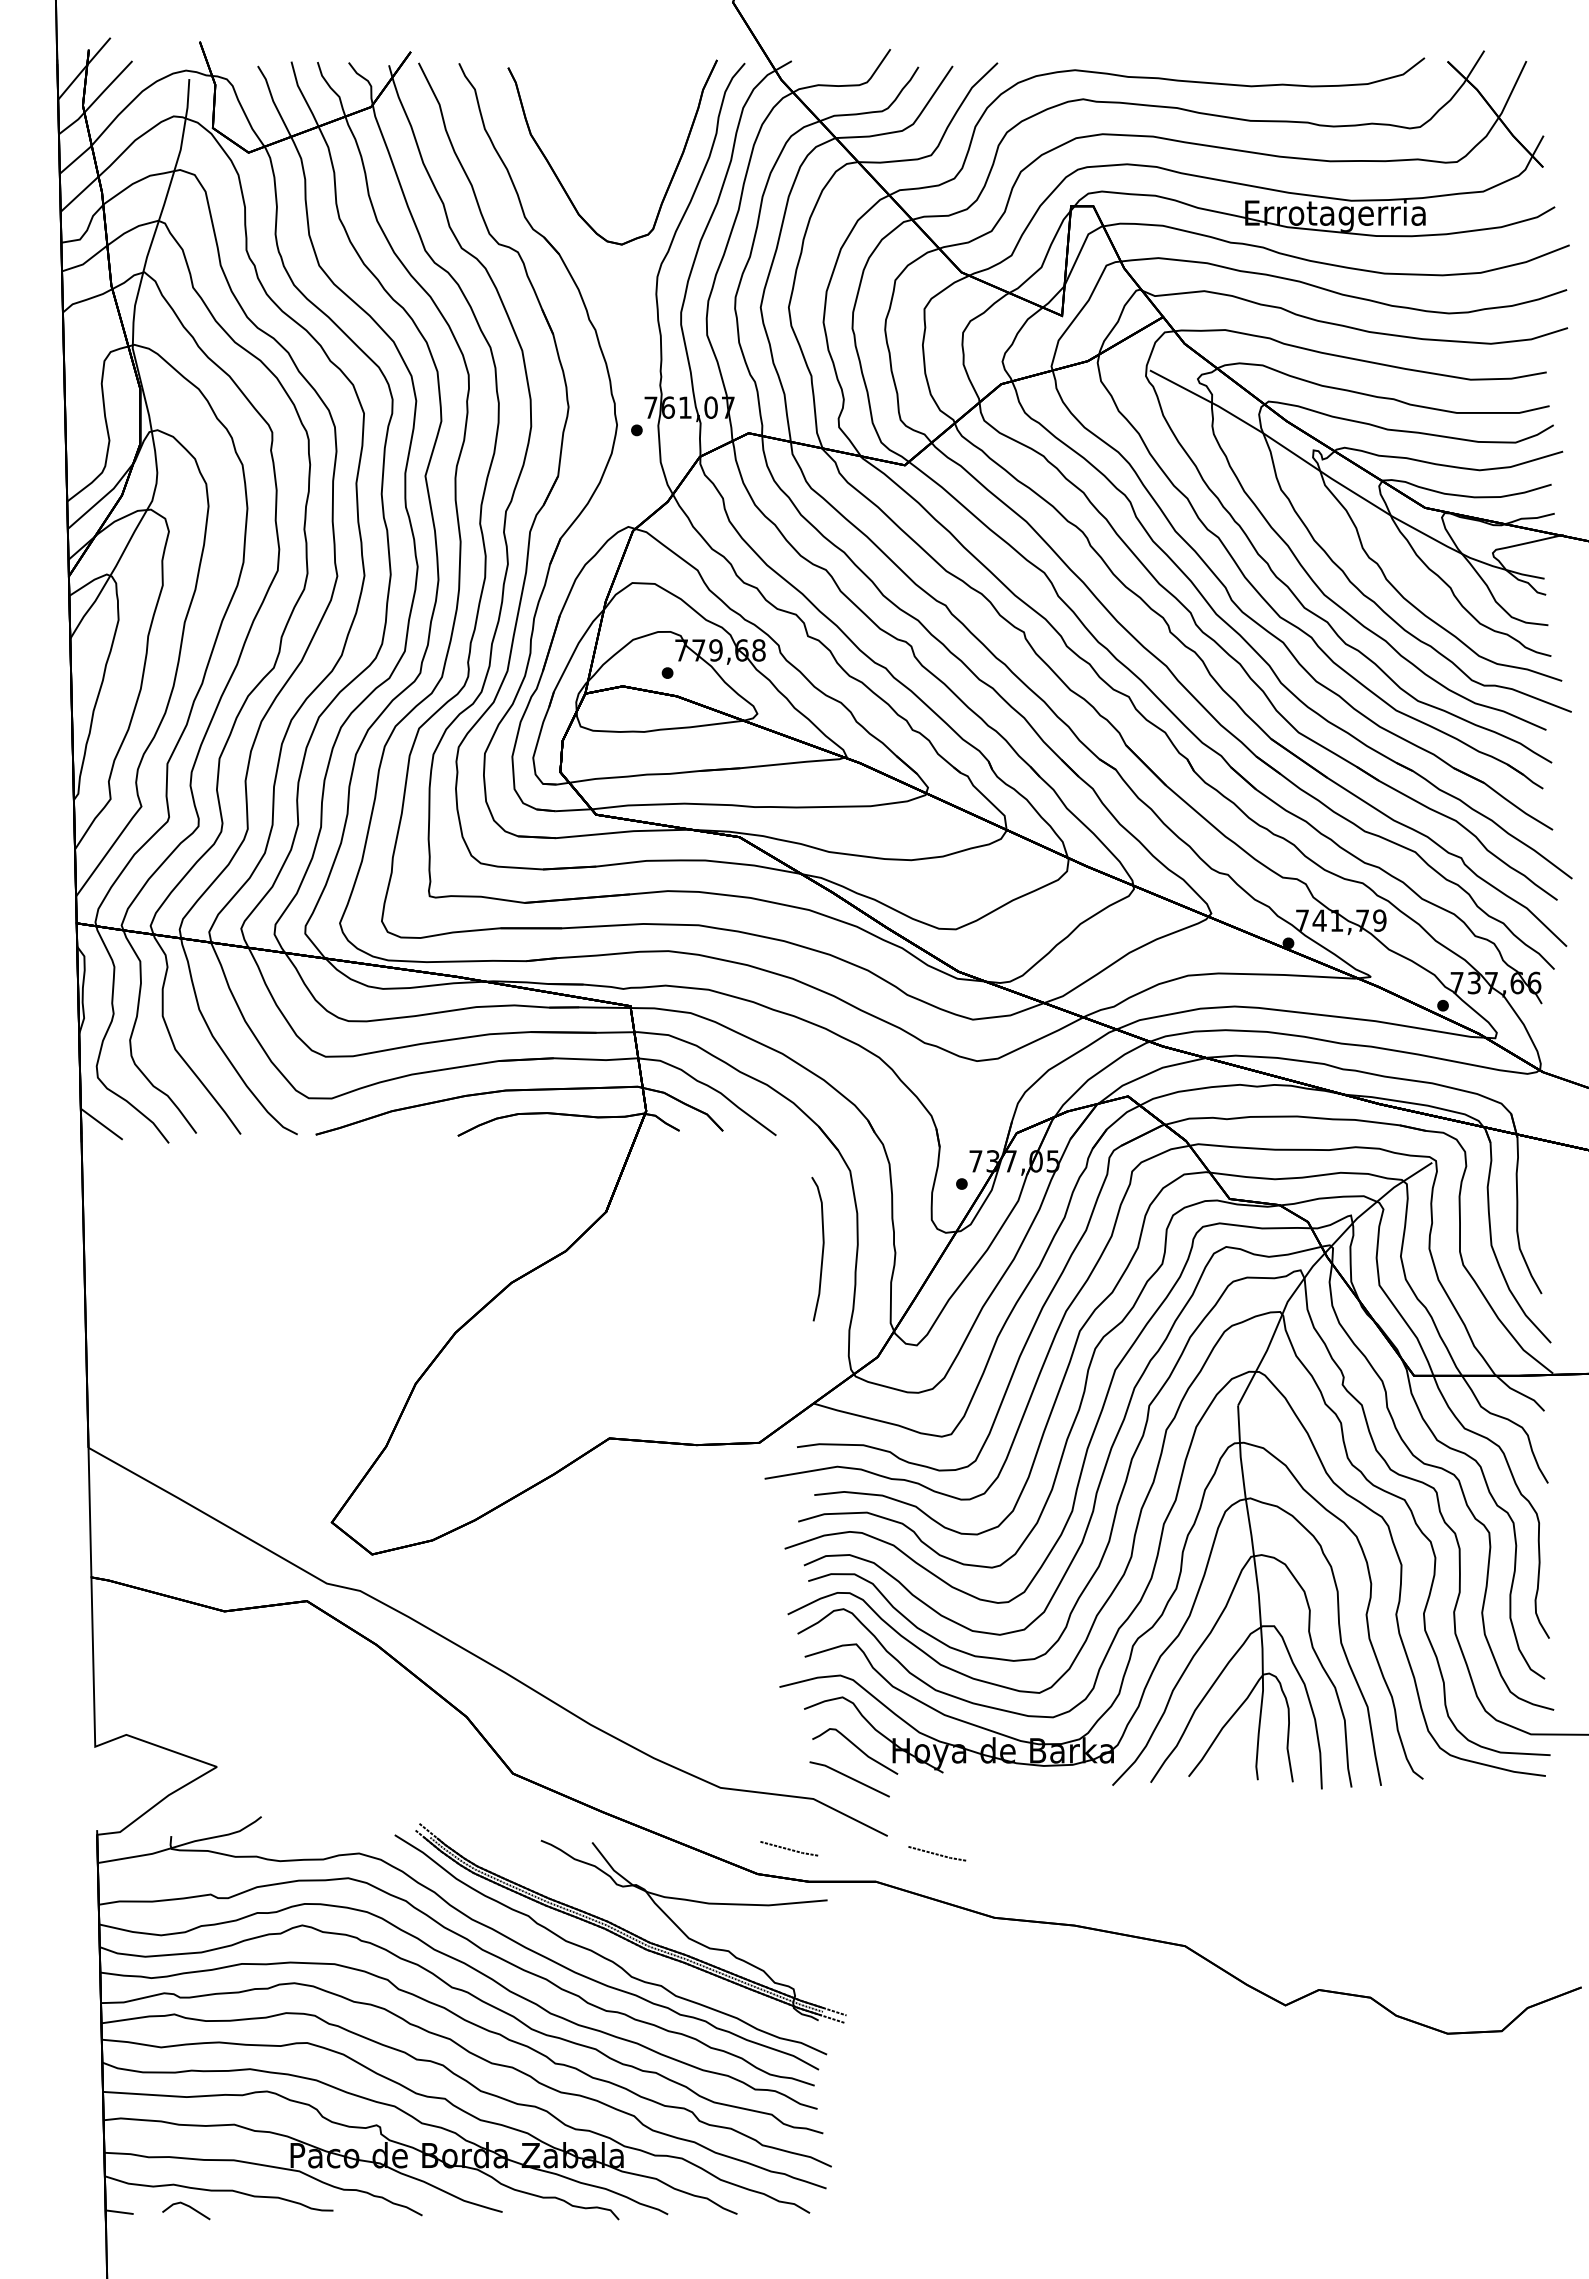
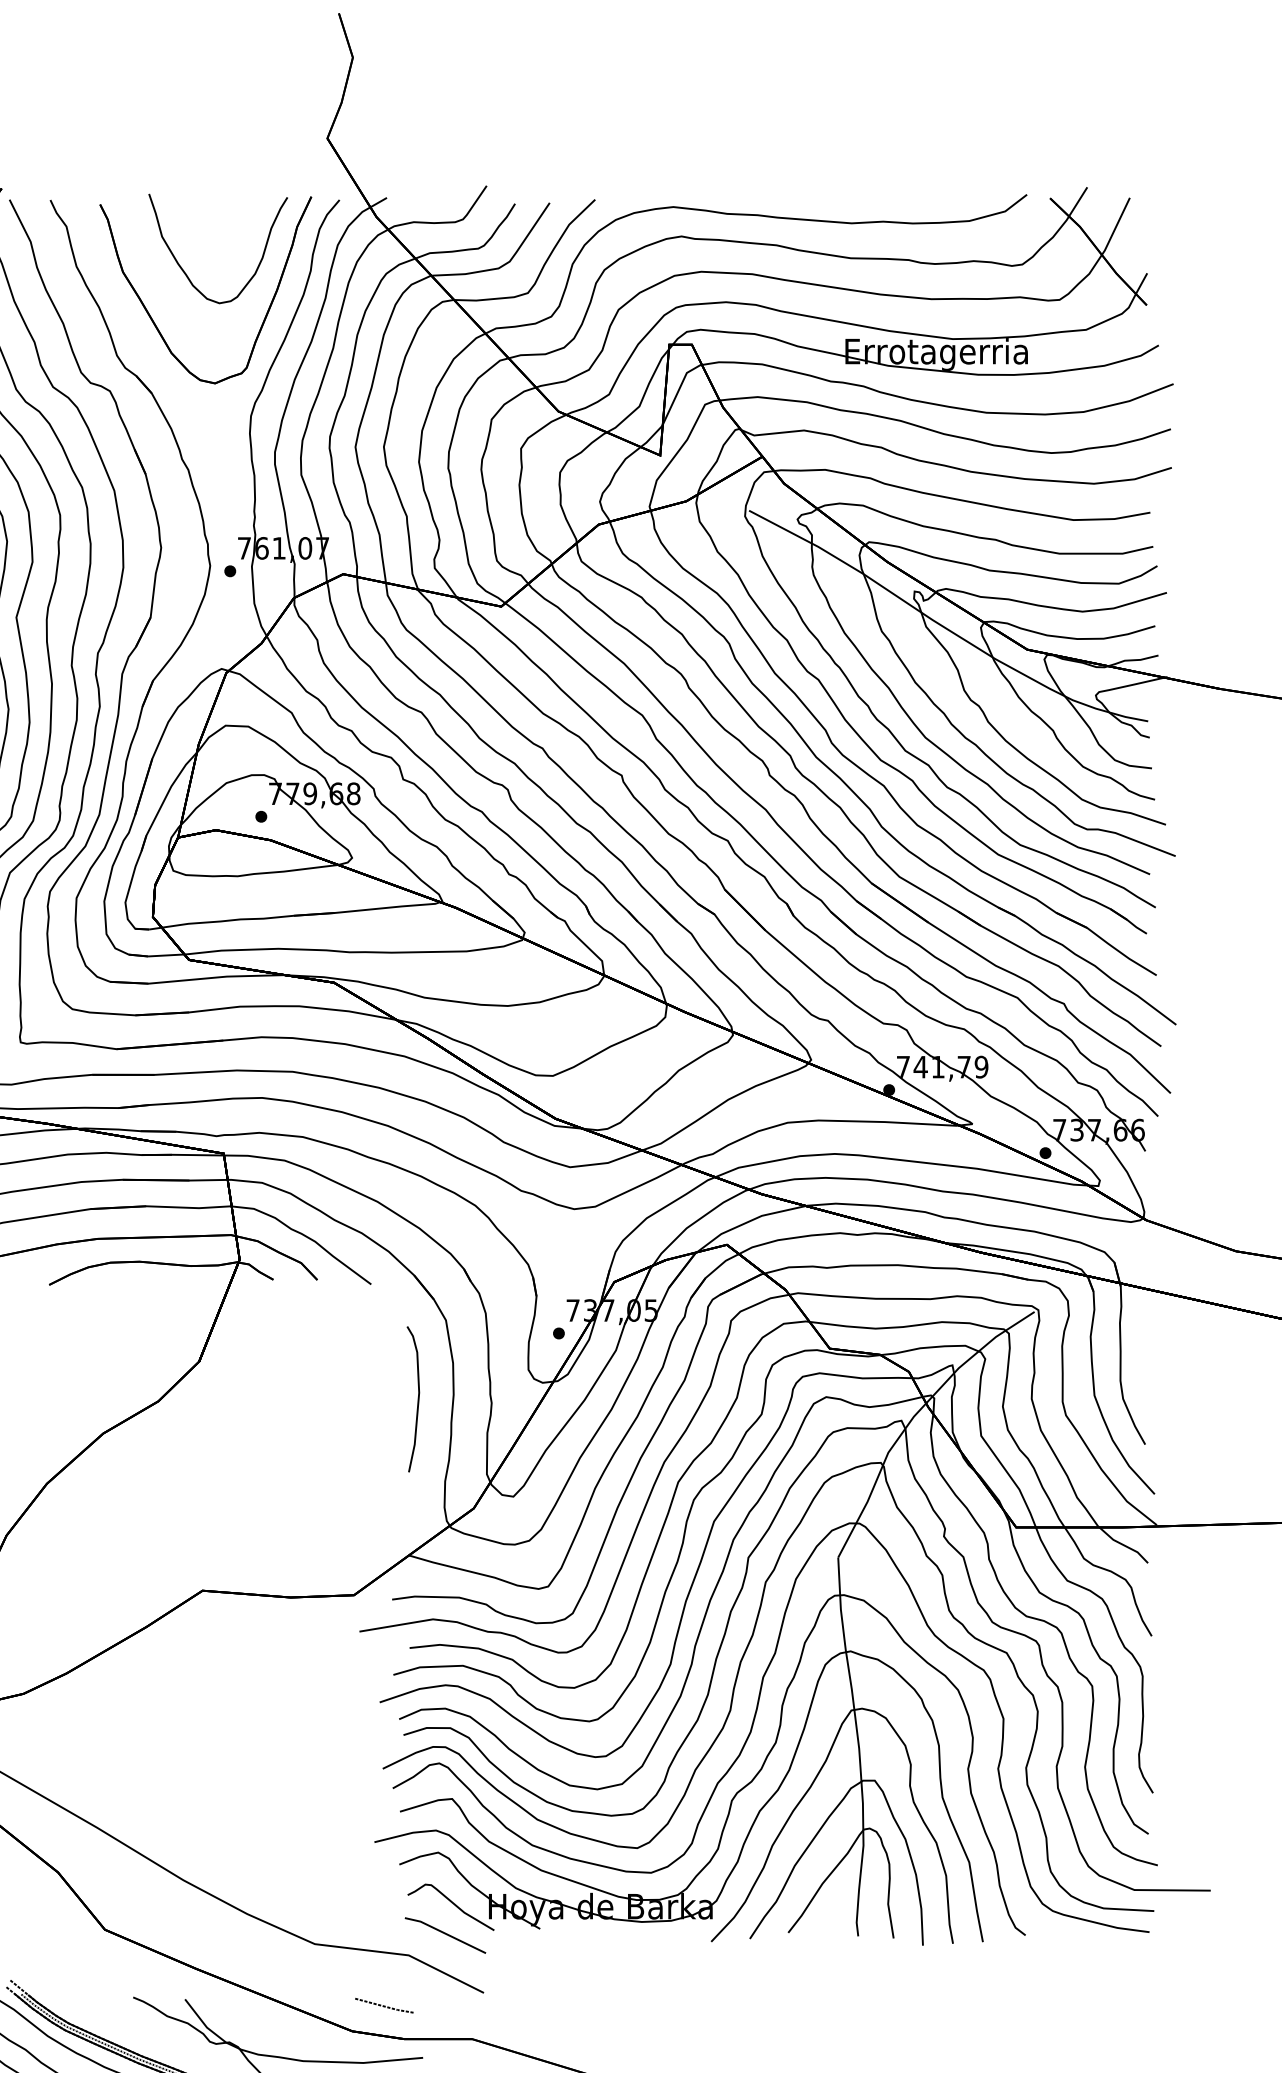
part: (593, 135) -> (186, 273), added
line: (937, 1853) -> (534, 2010), removed

